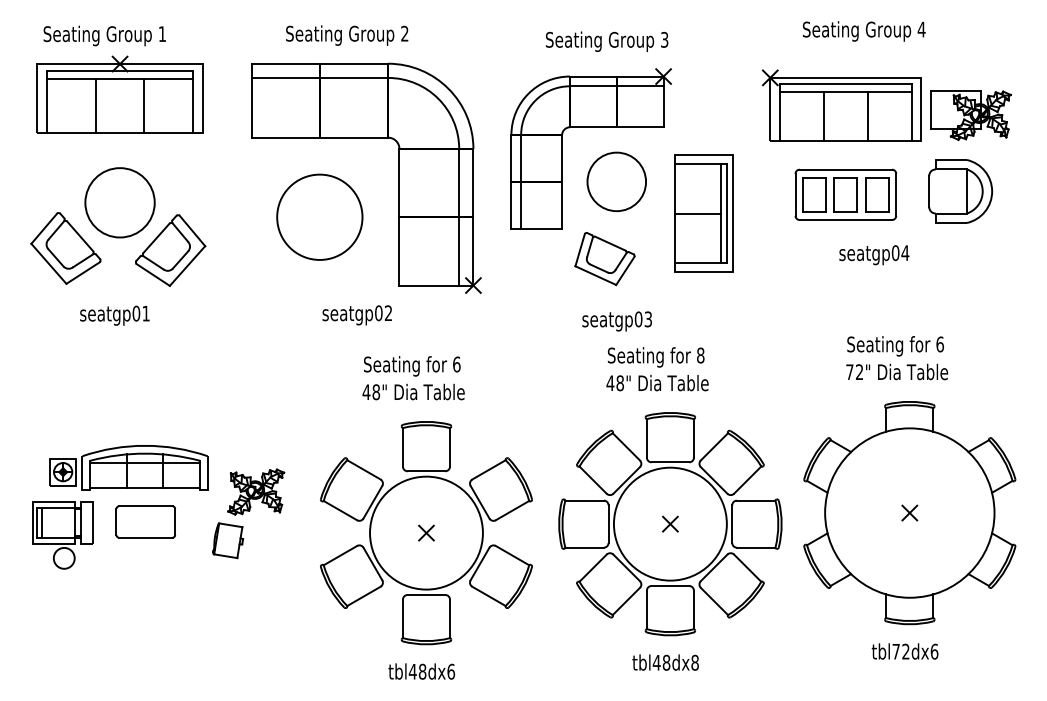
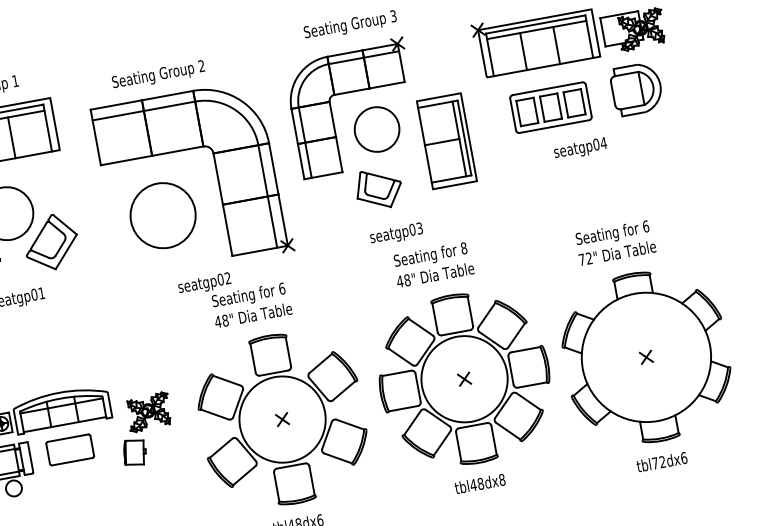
part: (352, 188) -> (183, 189), moved
part: (909, 497) -> (644, 345), moved

